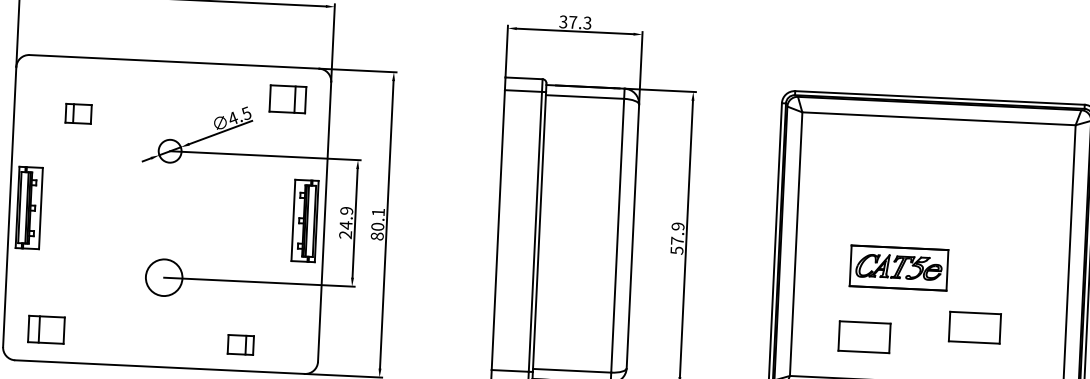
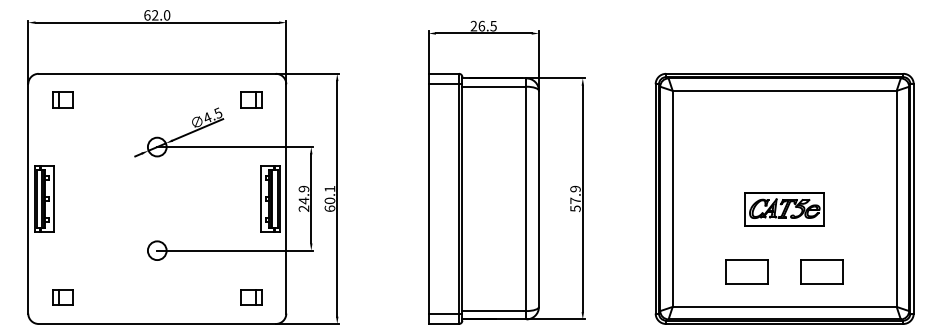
text: (575, 21) -> (483, 25), 37.3 -> 26.5
part: (287, 98) -> (251, 99), size x0.71
part: (78, 113) -> (62, 99), moved
text: (376, 236) -> (329, 208), 80.1 -> 60.1
part: (898, 268) -> (784, 209), moved
circle: (163, 277) -> (156, 250), size x0.62
part: (974, 326) -> (821, 271), moved
part: (45, 329) -> (62, 297), size x0.71
part: (863, 336) -> (746, 271), moved
part: (240, 344) -> (251, 297), moved

